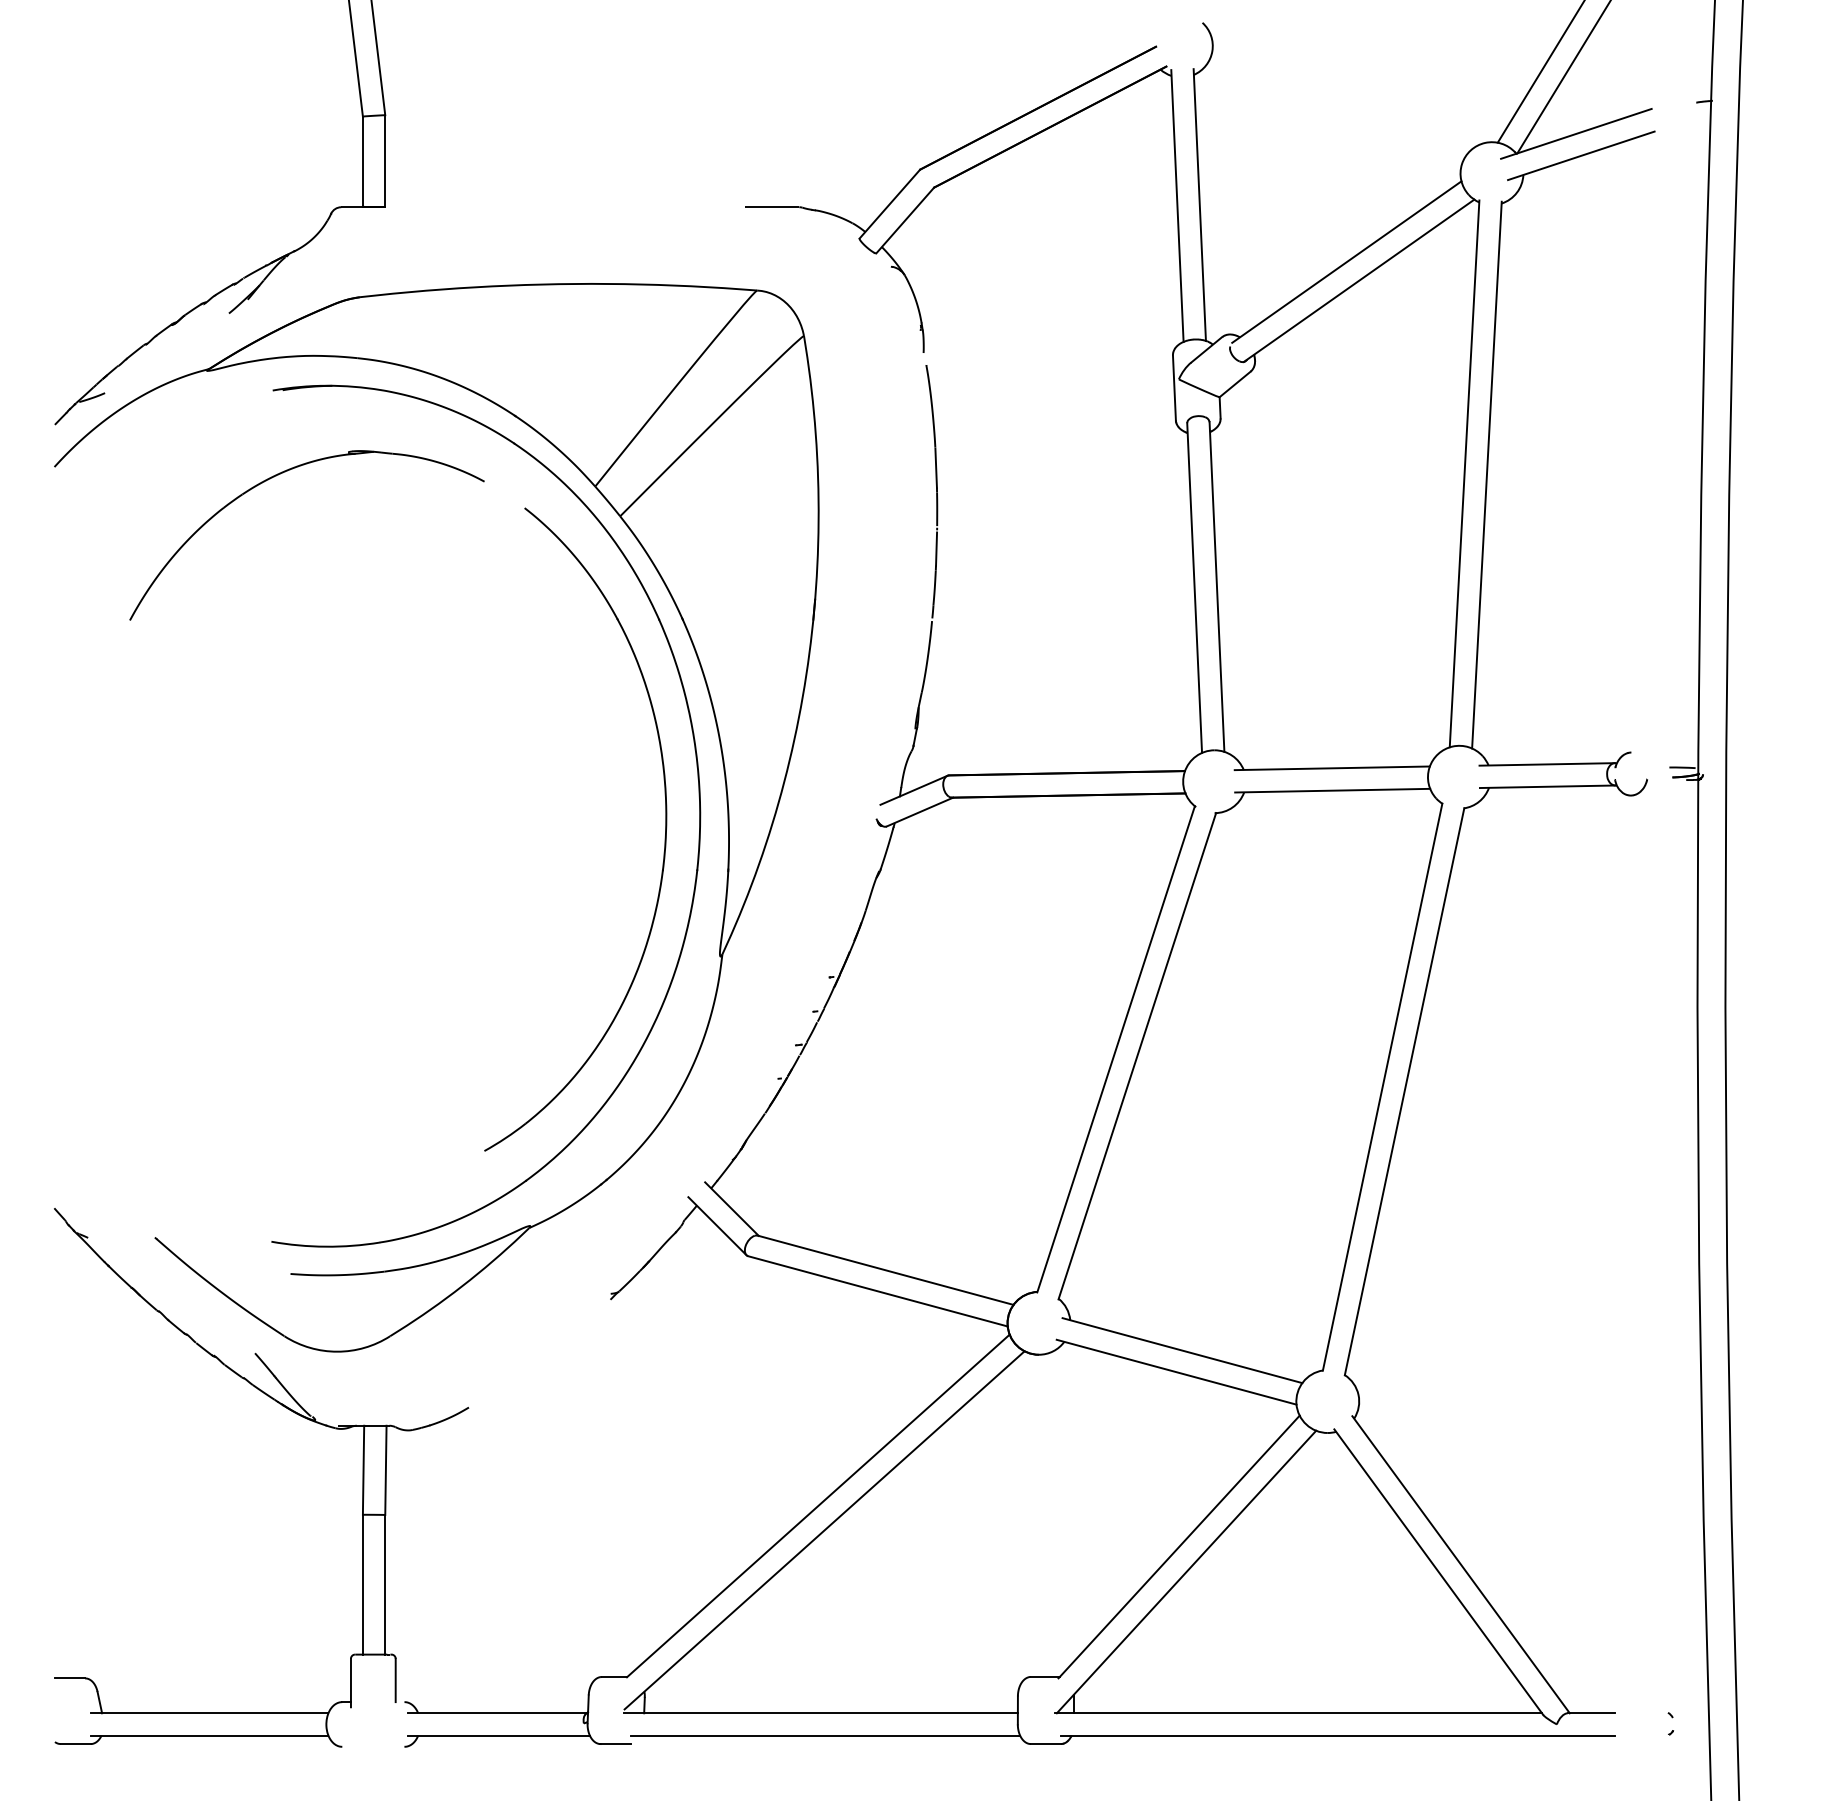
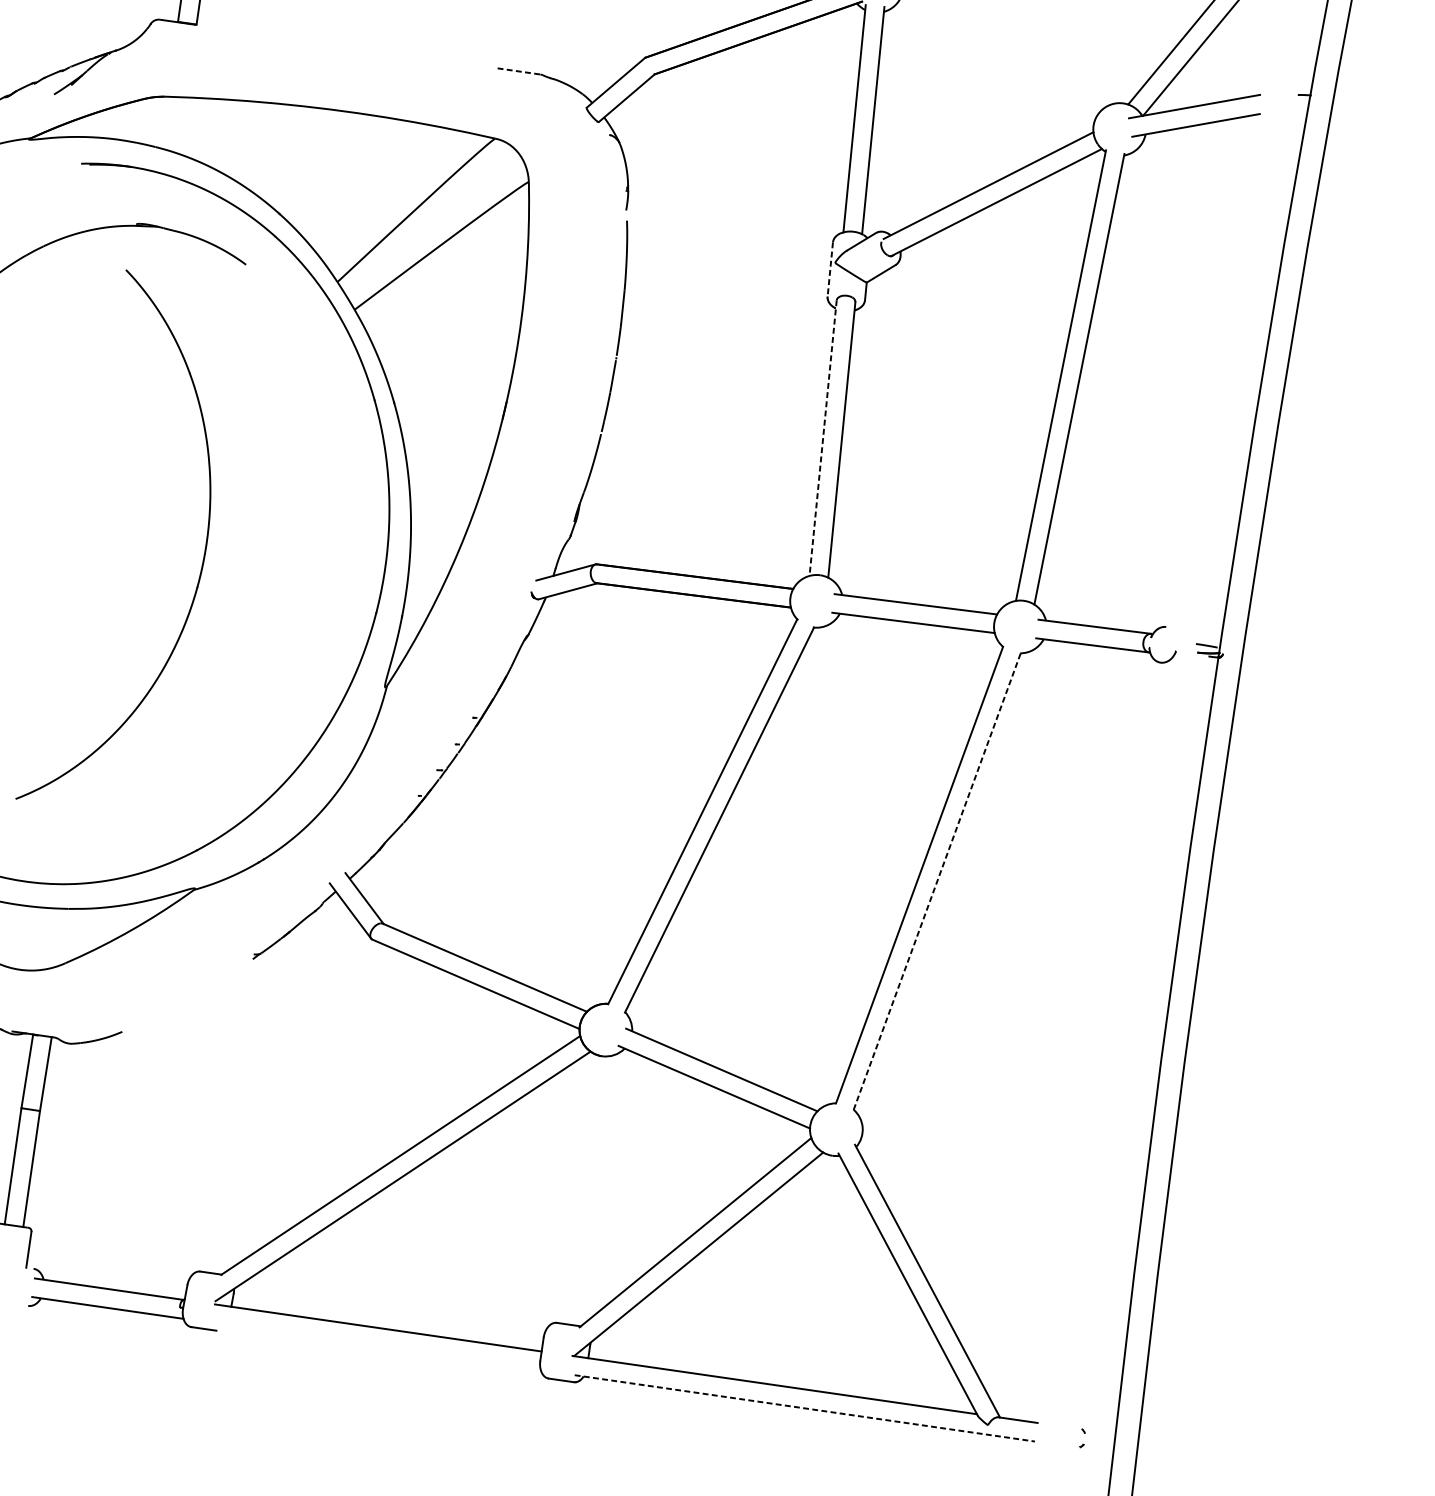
line: (771, 207) -> (517, 71), solid -> dashed
line: (1174, 388) -> (830, 269), solid -> dashed
line: (1194, 588) -> (822, 438), solid -> dashed
part: (664, 837) -> (202, 560), moved
line: (1404, 1091) -> (937, 881), solid -> dashed
line: (825, 1735) -> (379, 1346), removed
line: (1338, 1735) -> (805, 1408), solid -> dashed

